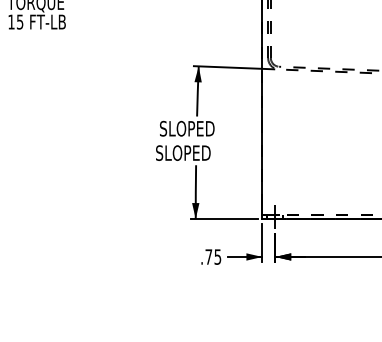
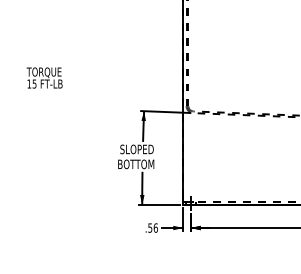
text: (186, 153) -> (136, 164), SLOPED -> BOTTOM
text: (212, 256) -> (152, 227), .75 -> .56

